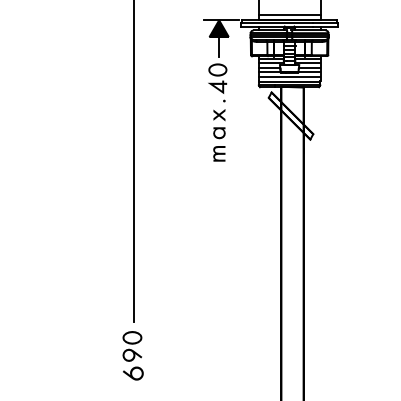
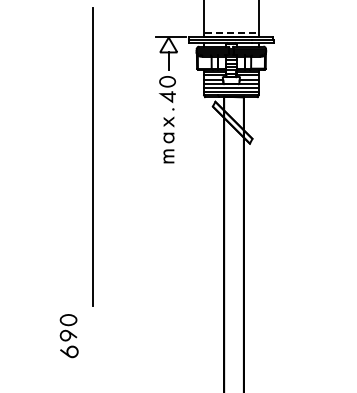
line: (290, 14) -> (232, 32), solid -> dashed
fill: (218, 28) -> (168, 44), removed
part: (132, 356) -> (68, 336), moved

